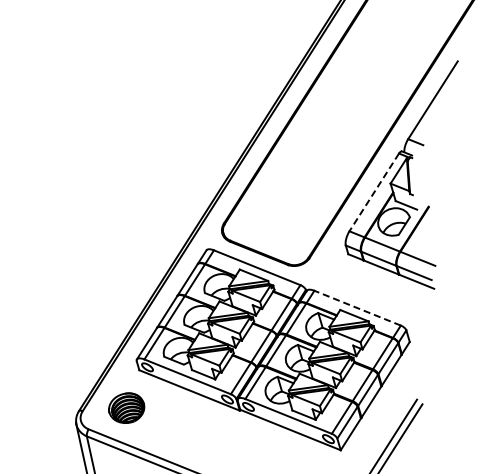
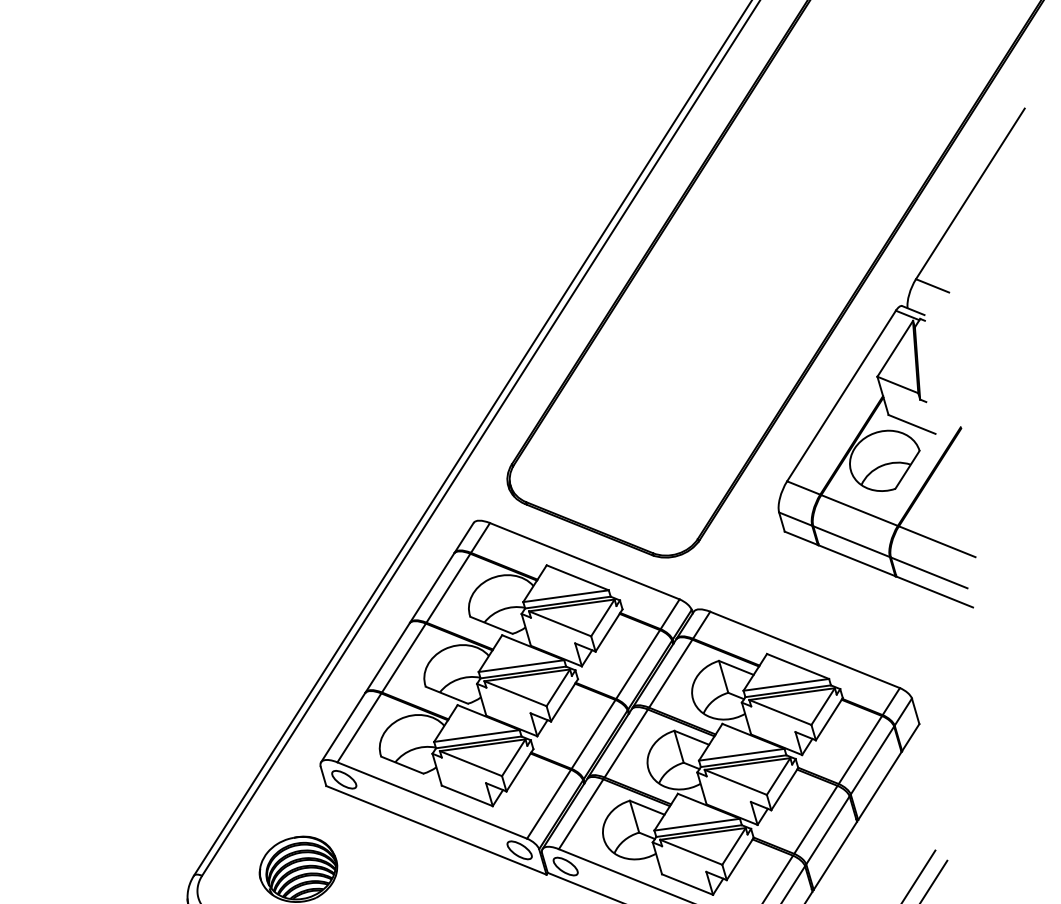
line: (373, 192) -> (839, 396), dashed -> solid
line: (357, 308) -> (804, 650), dashed -> solid

